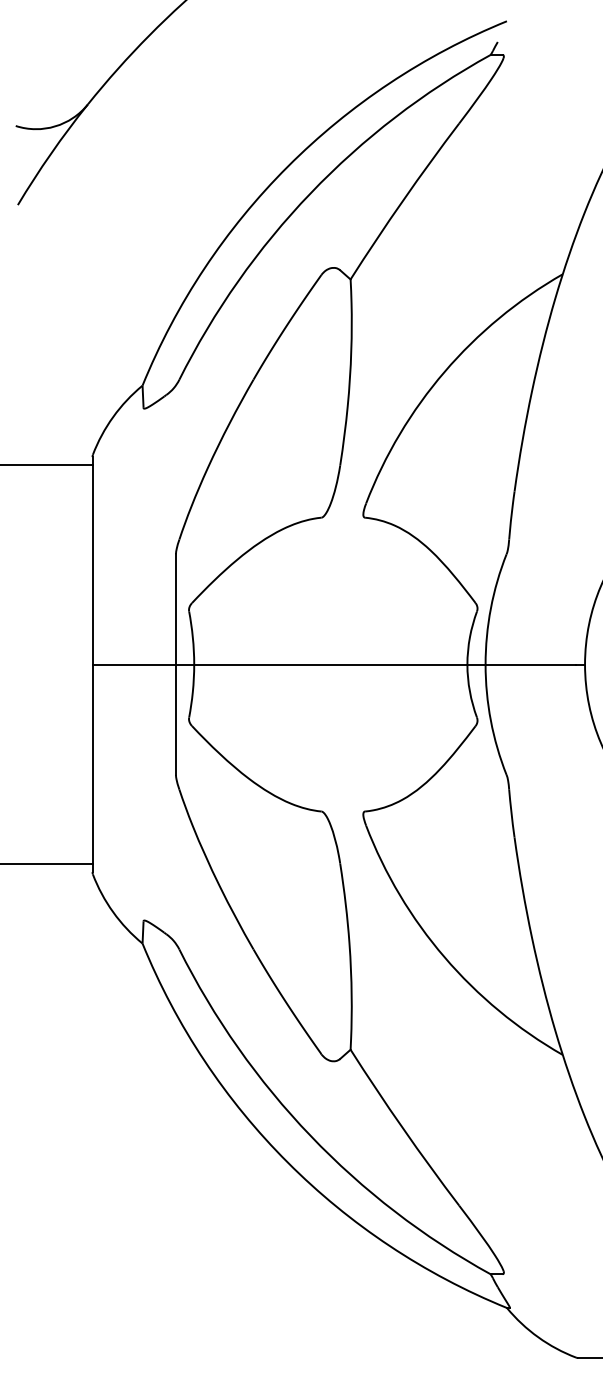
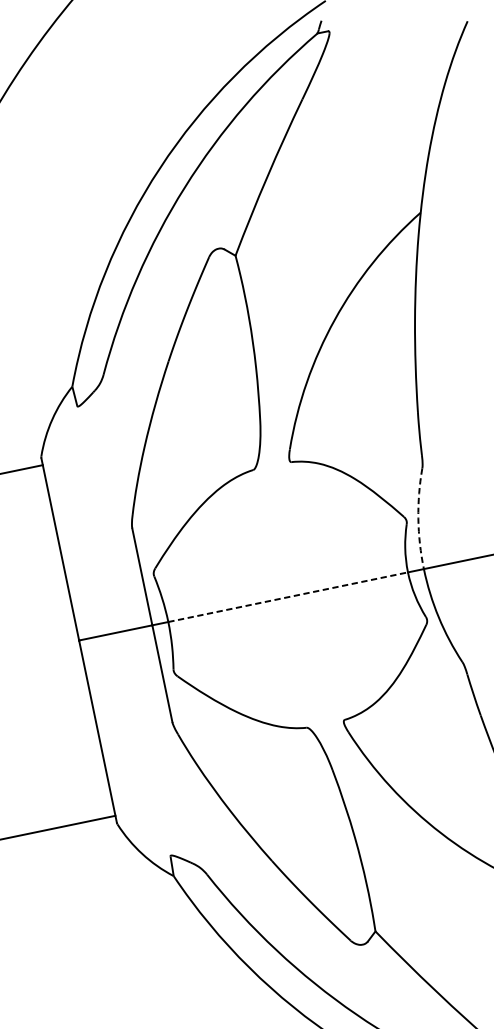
arc: (490, 608) -> (418, 518), solid -> dashed
line: (330, 664) -> (287, 597), solid -> dashed

